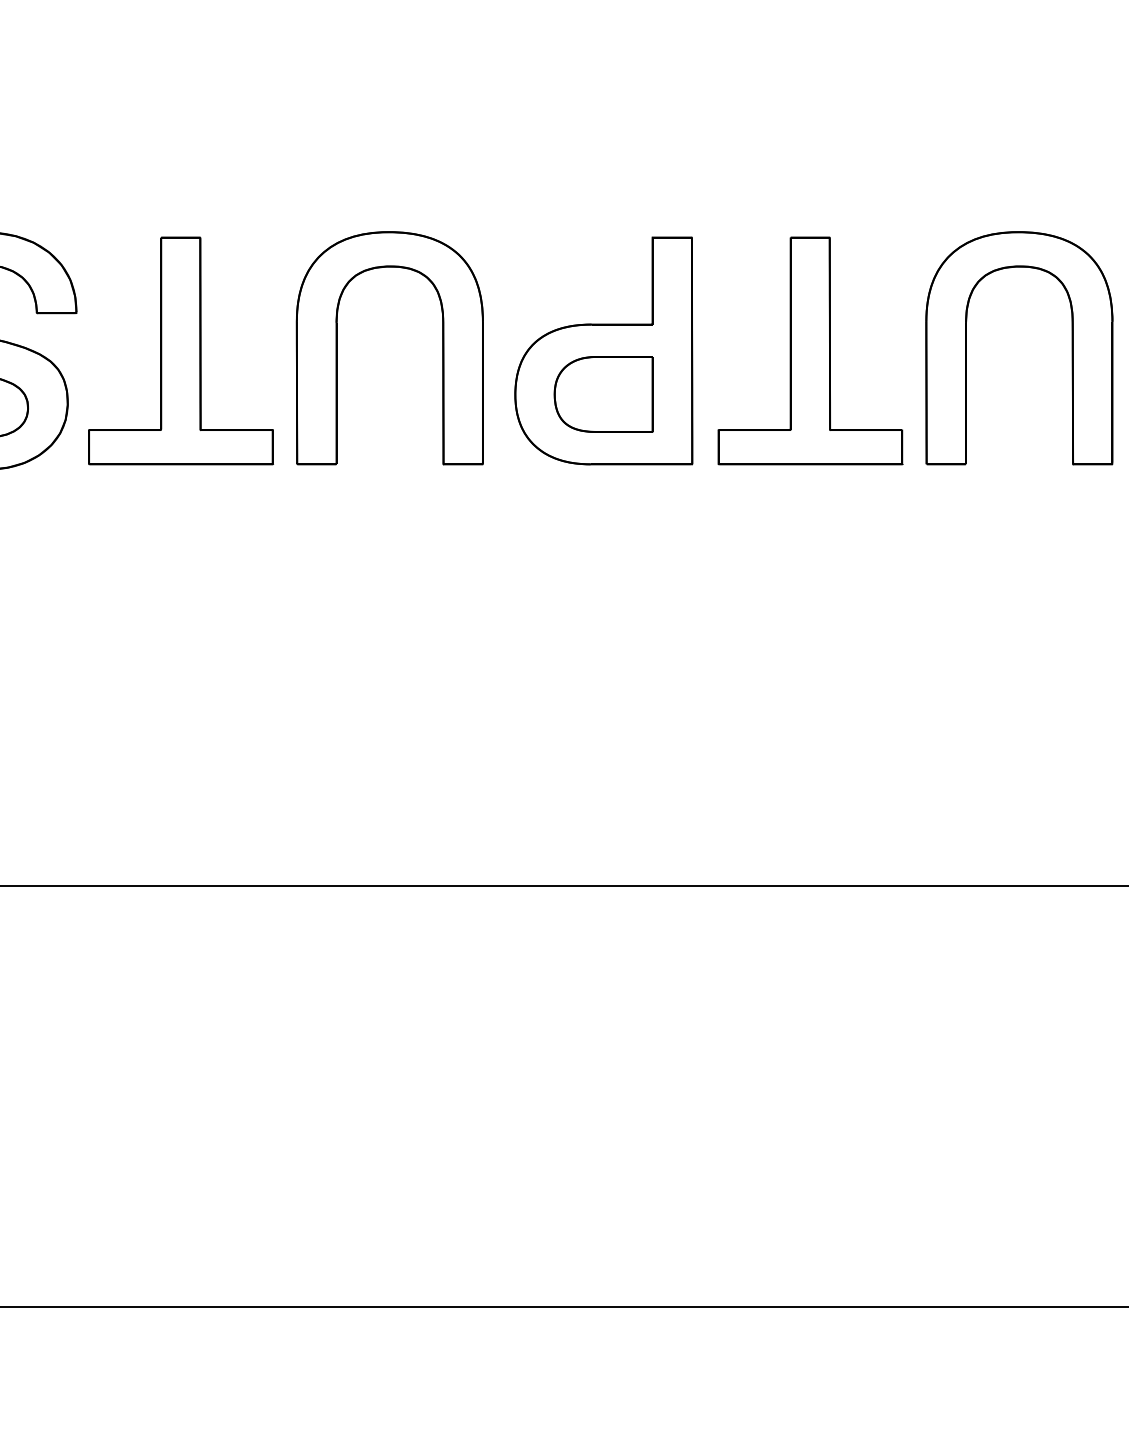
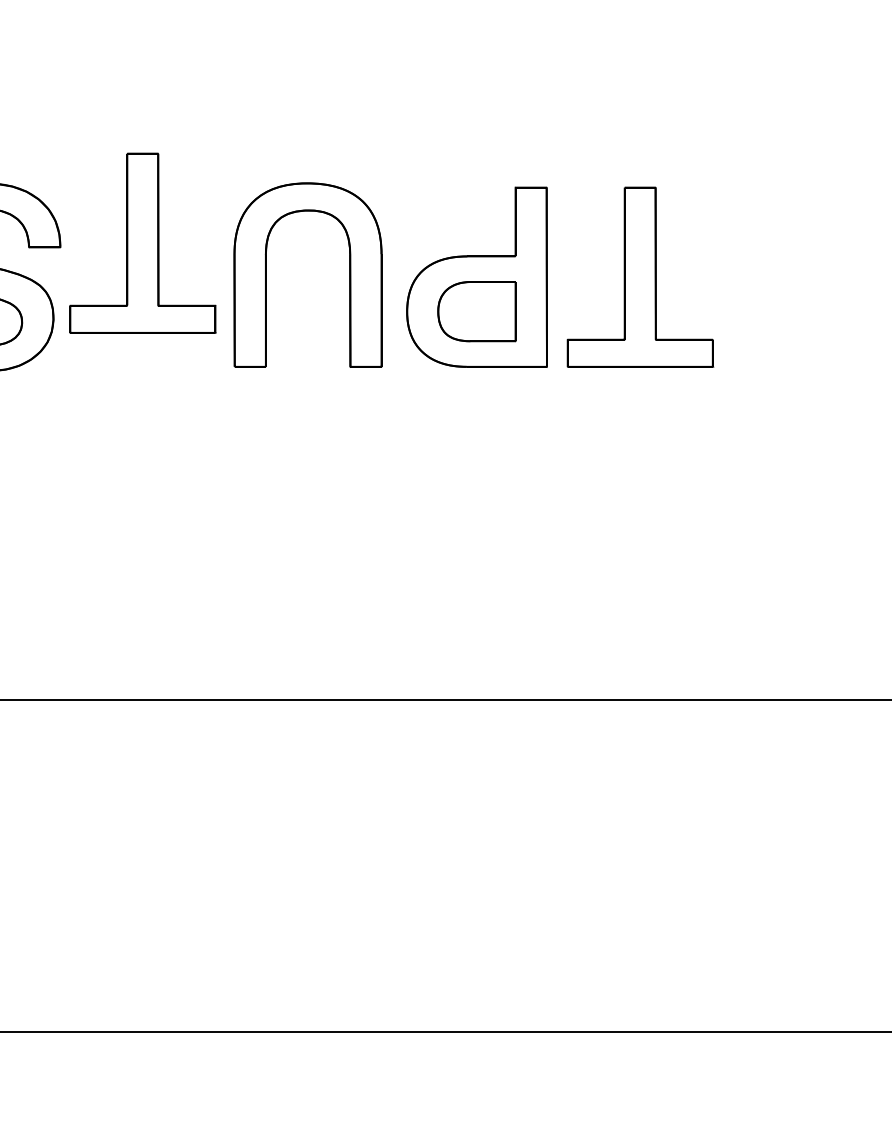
part: (1071, 348) -> (846, 275), removed
part: (180, 350) -> (142, 242), moved

